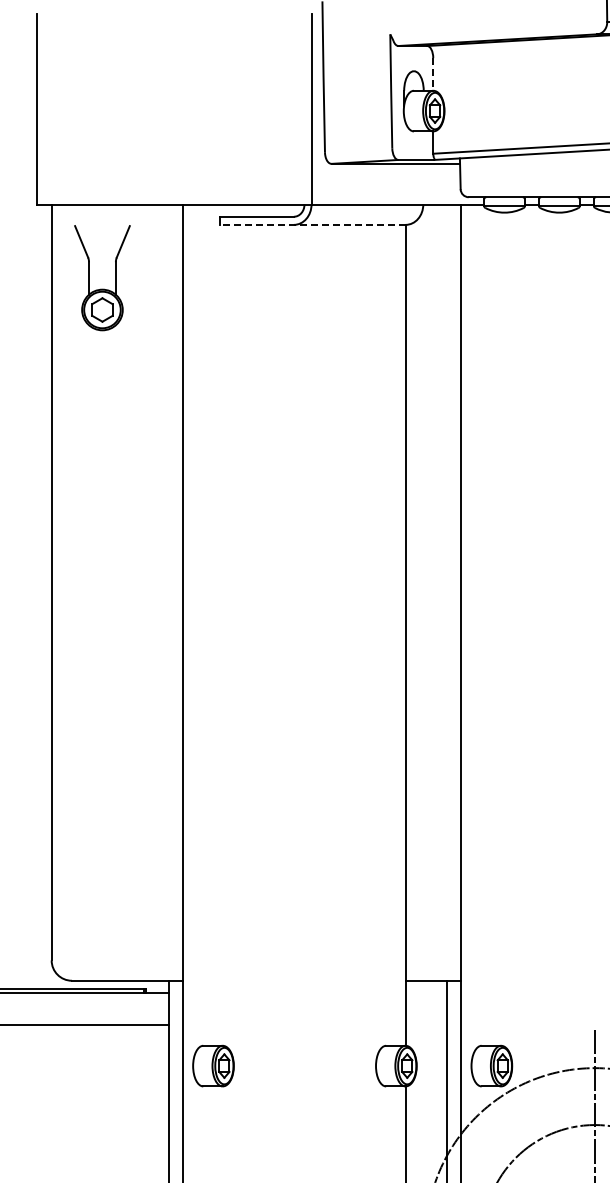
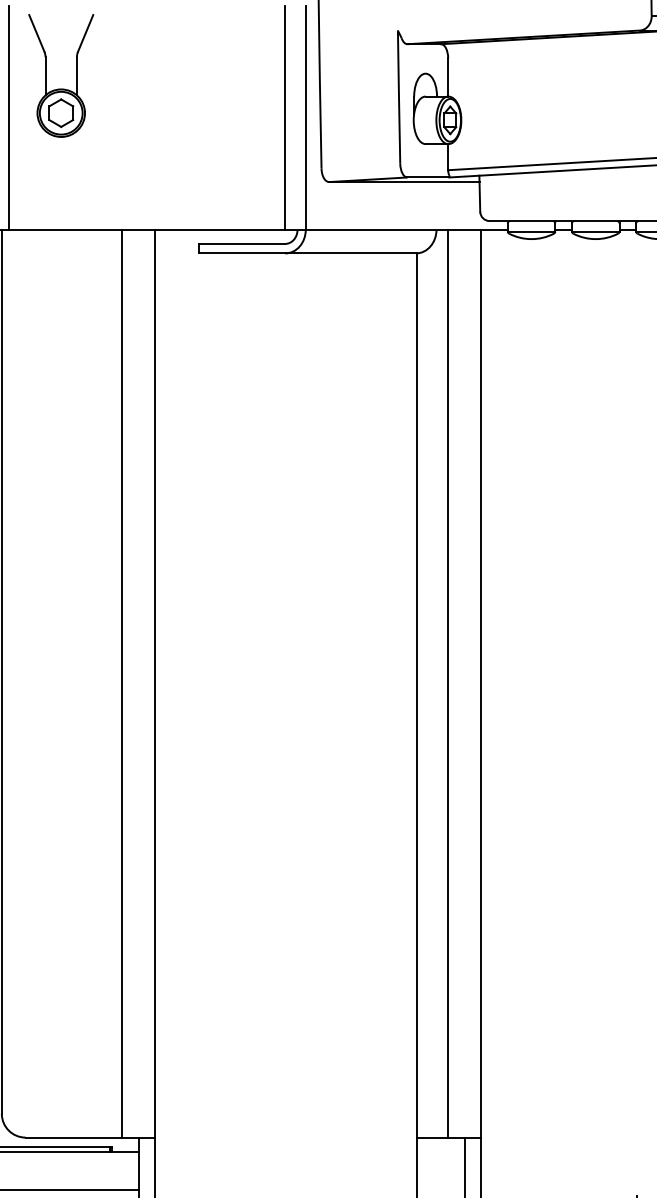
line: (433, 74) -> (448, 77), dashed -> solid
line: (57, 108) -> (8, 117), added
line: (293, 108) -> (284, 117), added
line: (313, 224) -> (308, 252), dashed -> solid
part: (102, 288) -> (61, 88), moved
line: (154, 592) -> (122, 683), added
line: (433, 592) -> (448, 683), added

